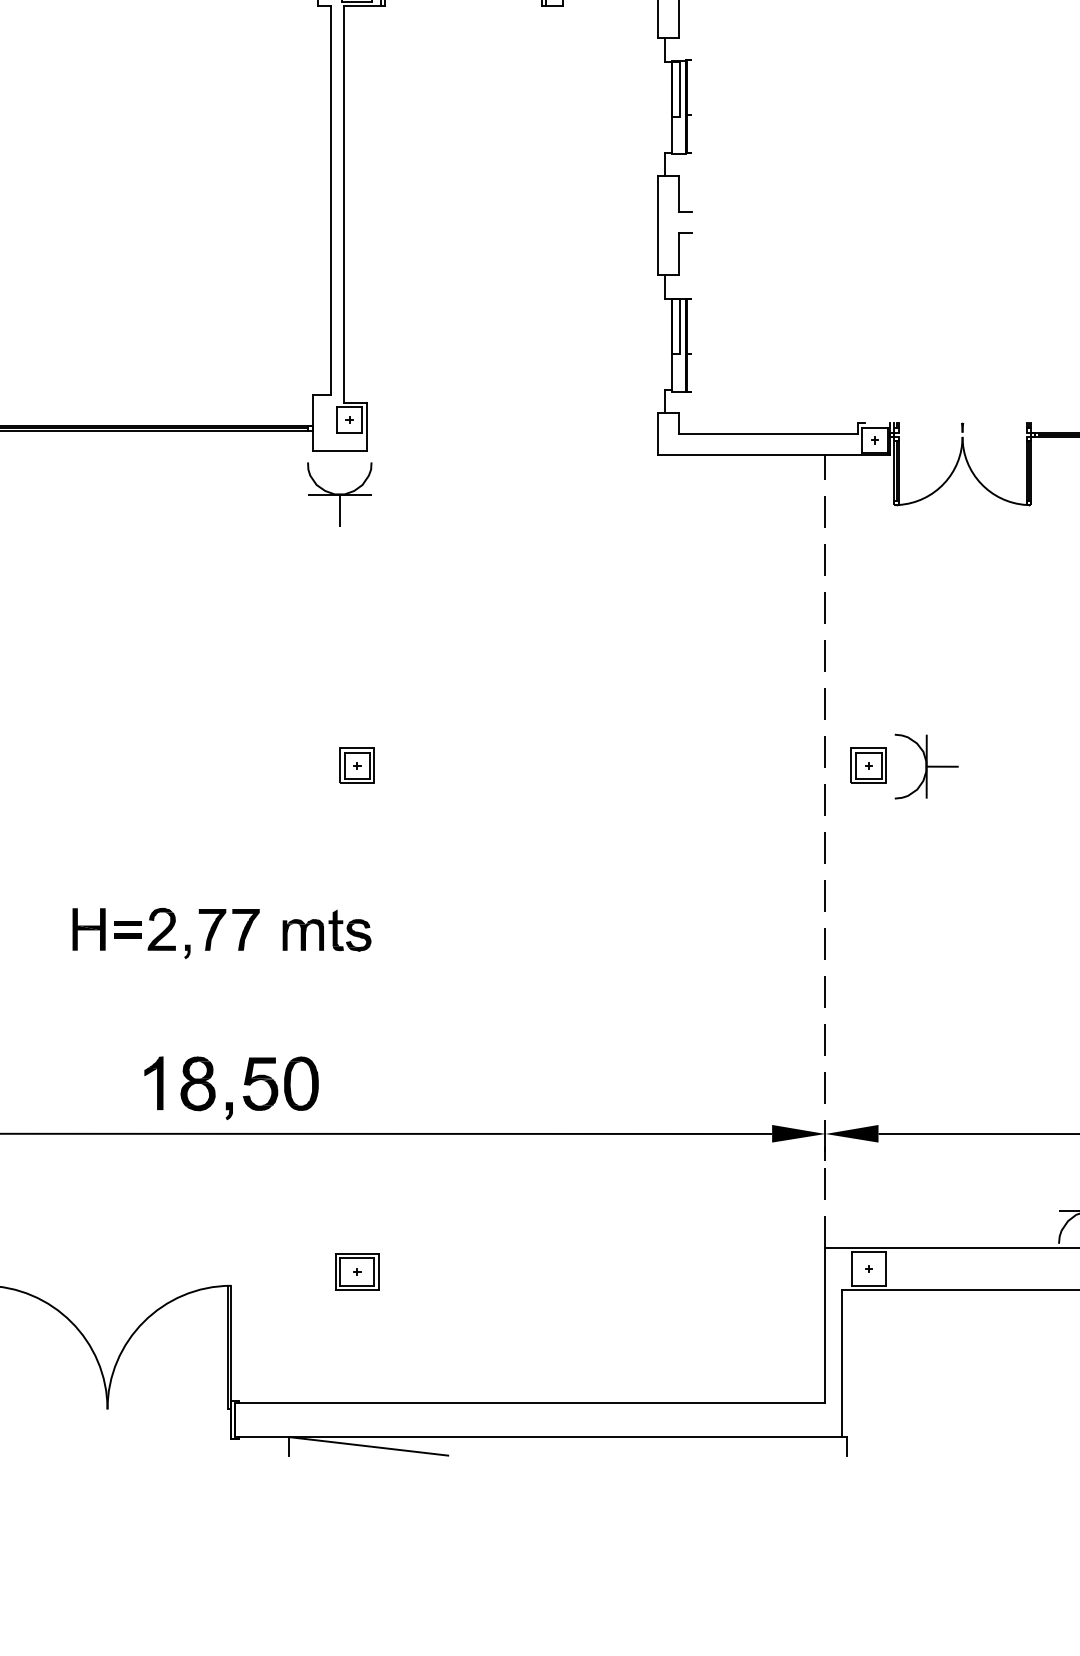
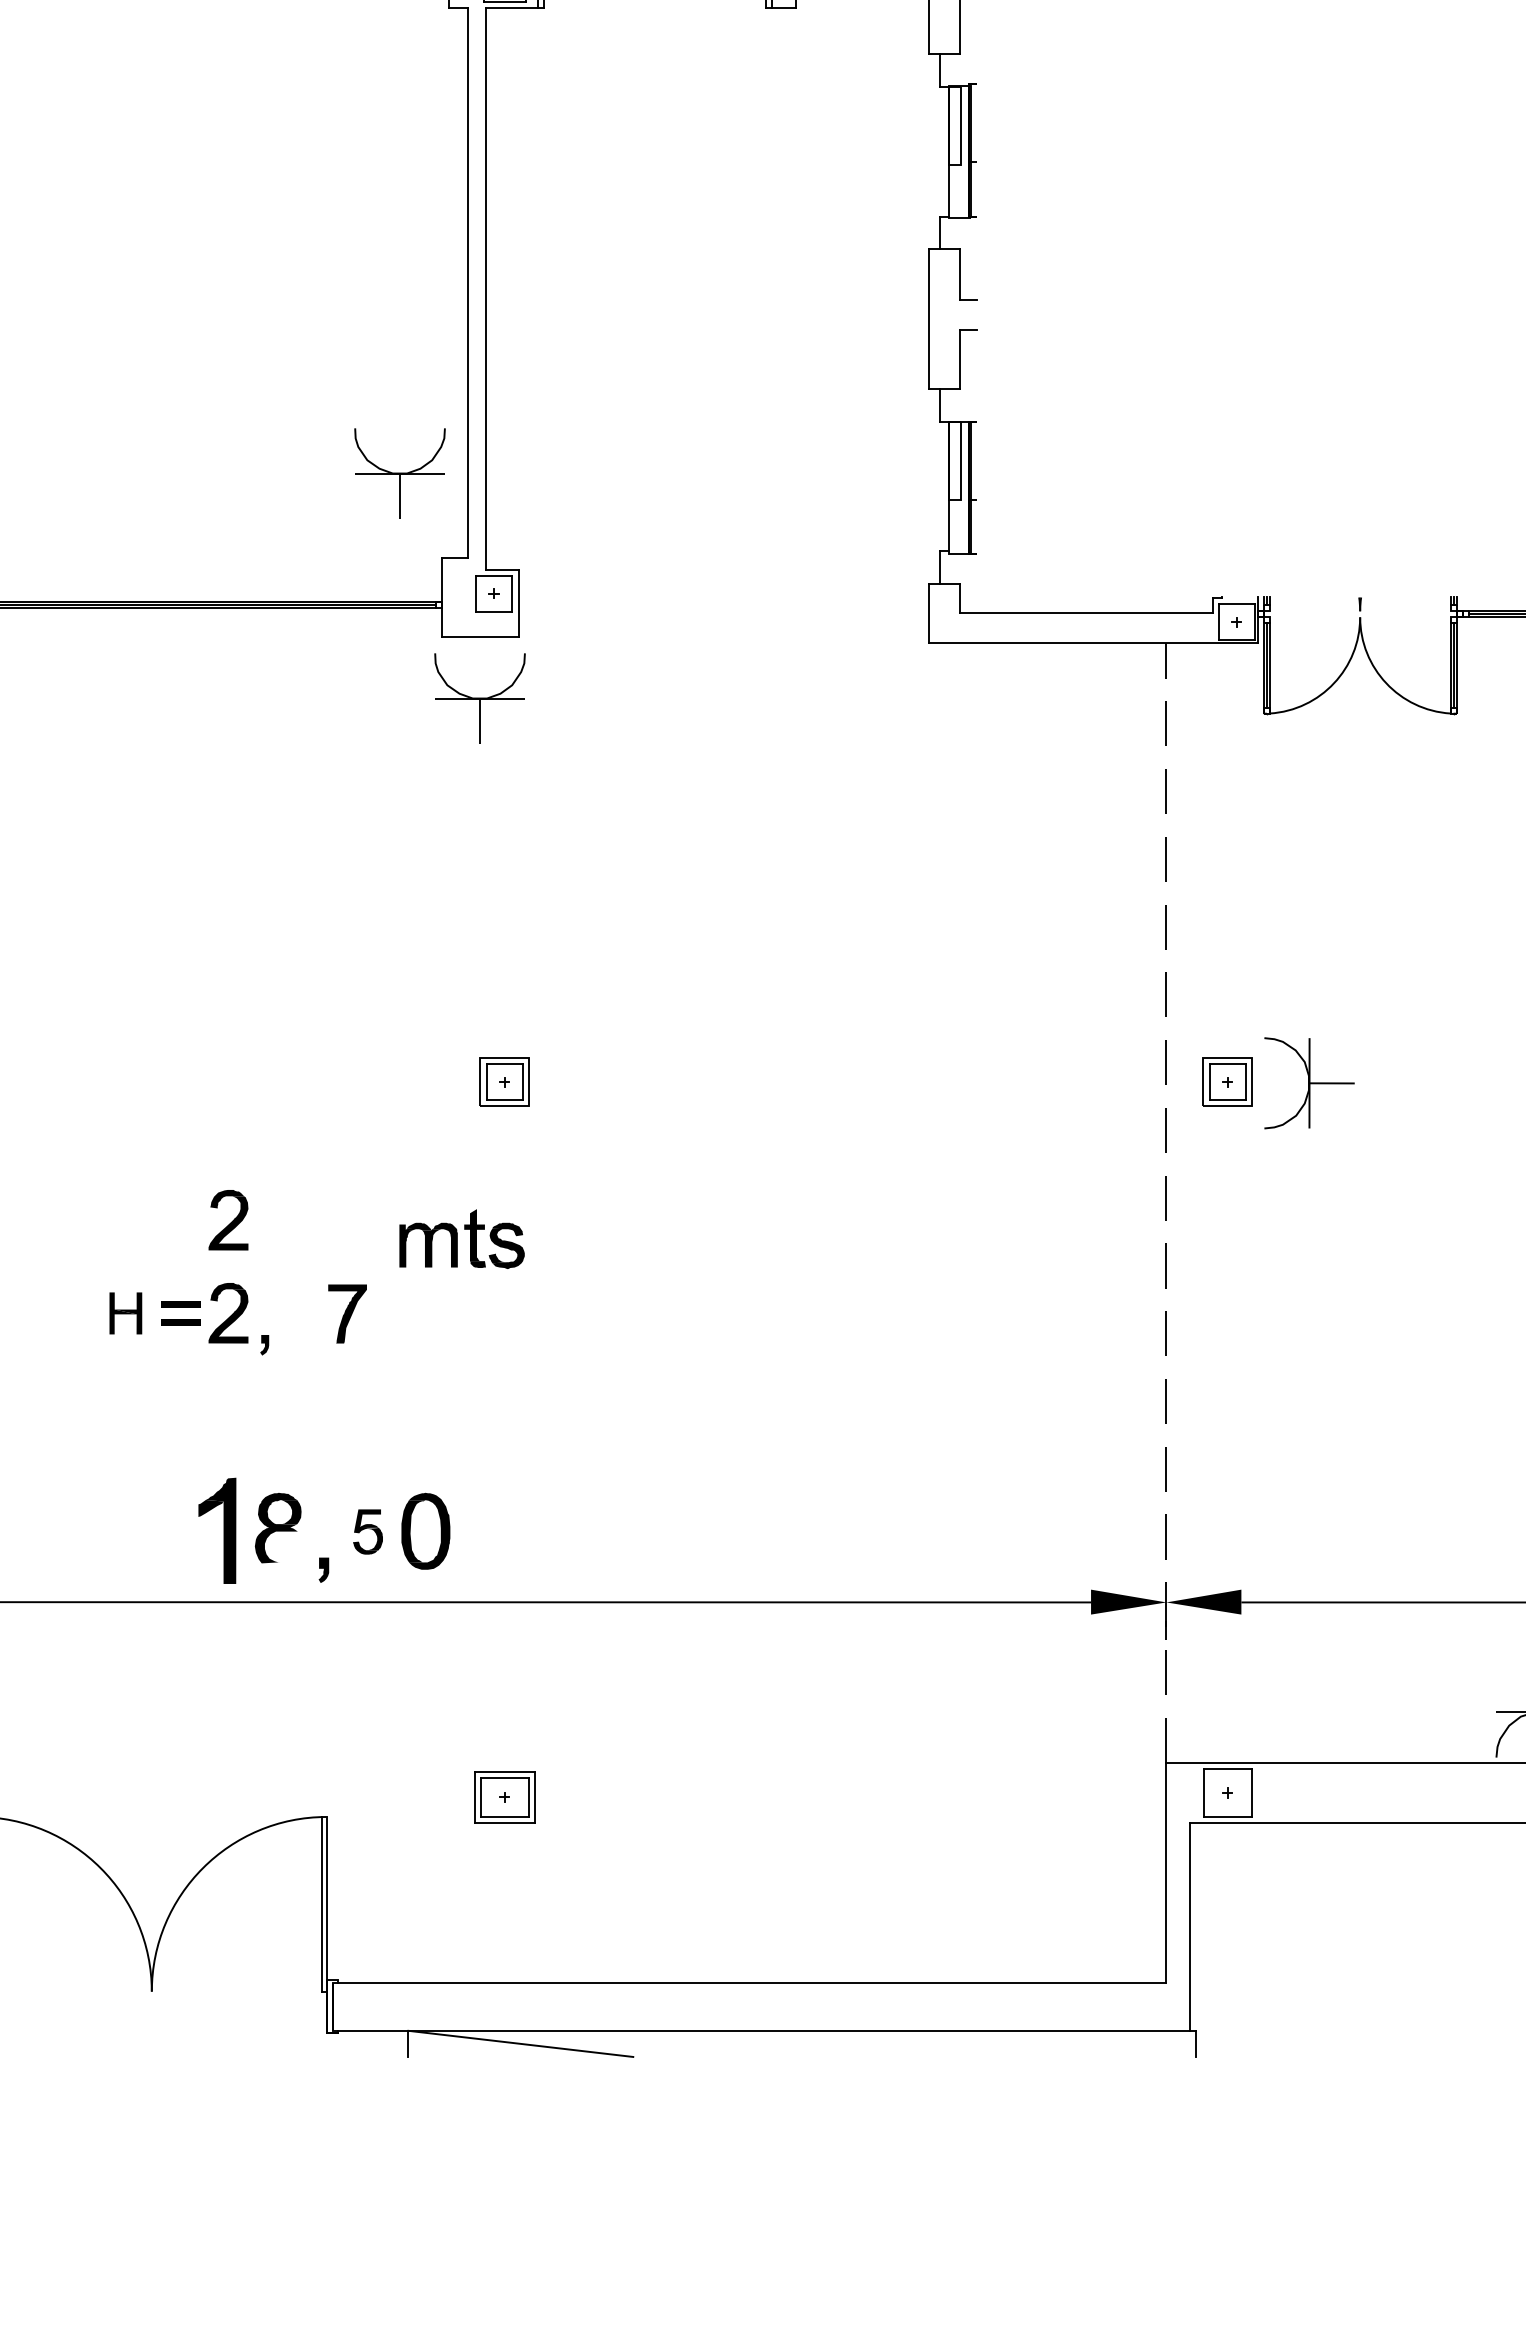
part: (282, 335) -> (399, 473), added
part: (161, 863) -> (228, 1220), added
part: (88, 929) -> (125, 1313), size x0.7
fill: (212, 929) -> (299, 1313), removed
part: (326, 930) -> (461, 1238), moved
part: (154, 1083) -> (217, 1530), size x1.4
part: (260, 1083) -> (367, 1531), size x0.6
fill: (199, 1097) -> (282, 1550), removed

